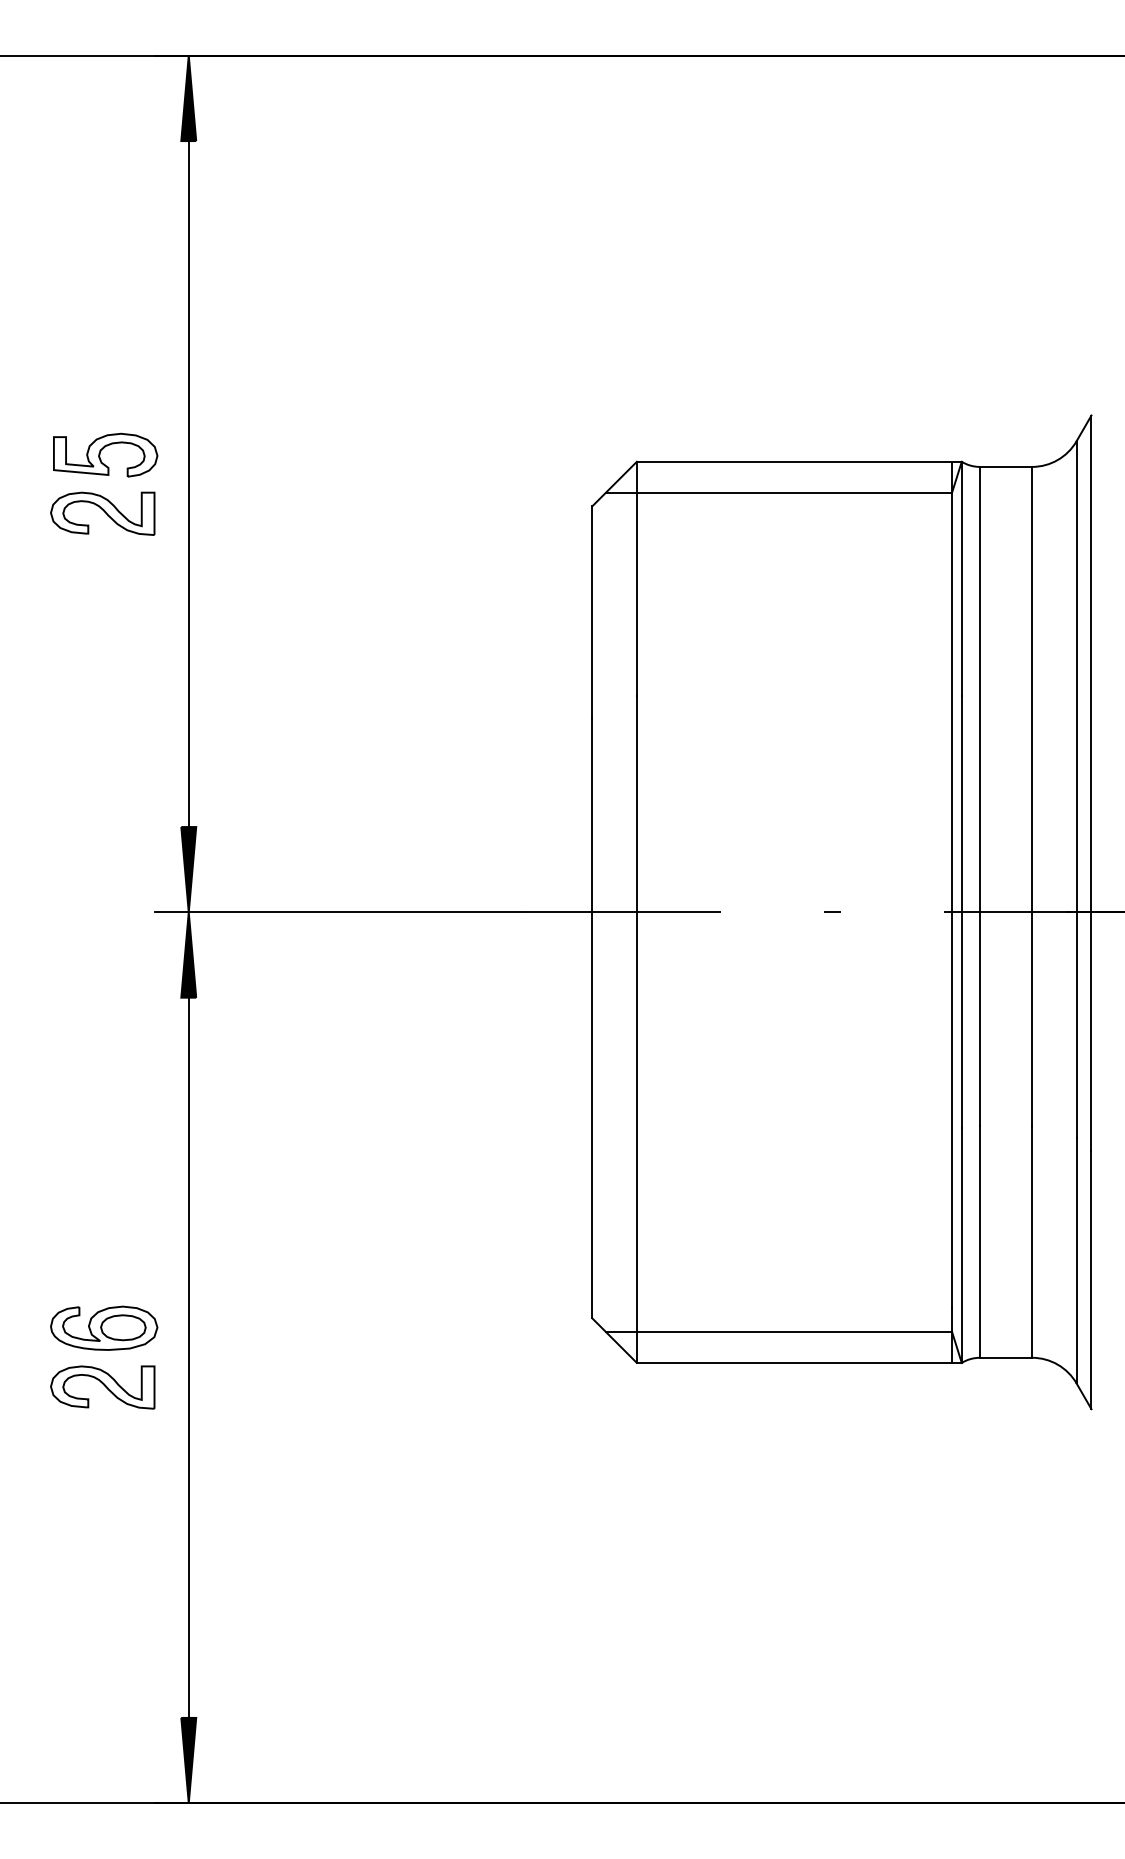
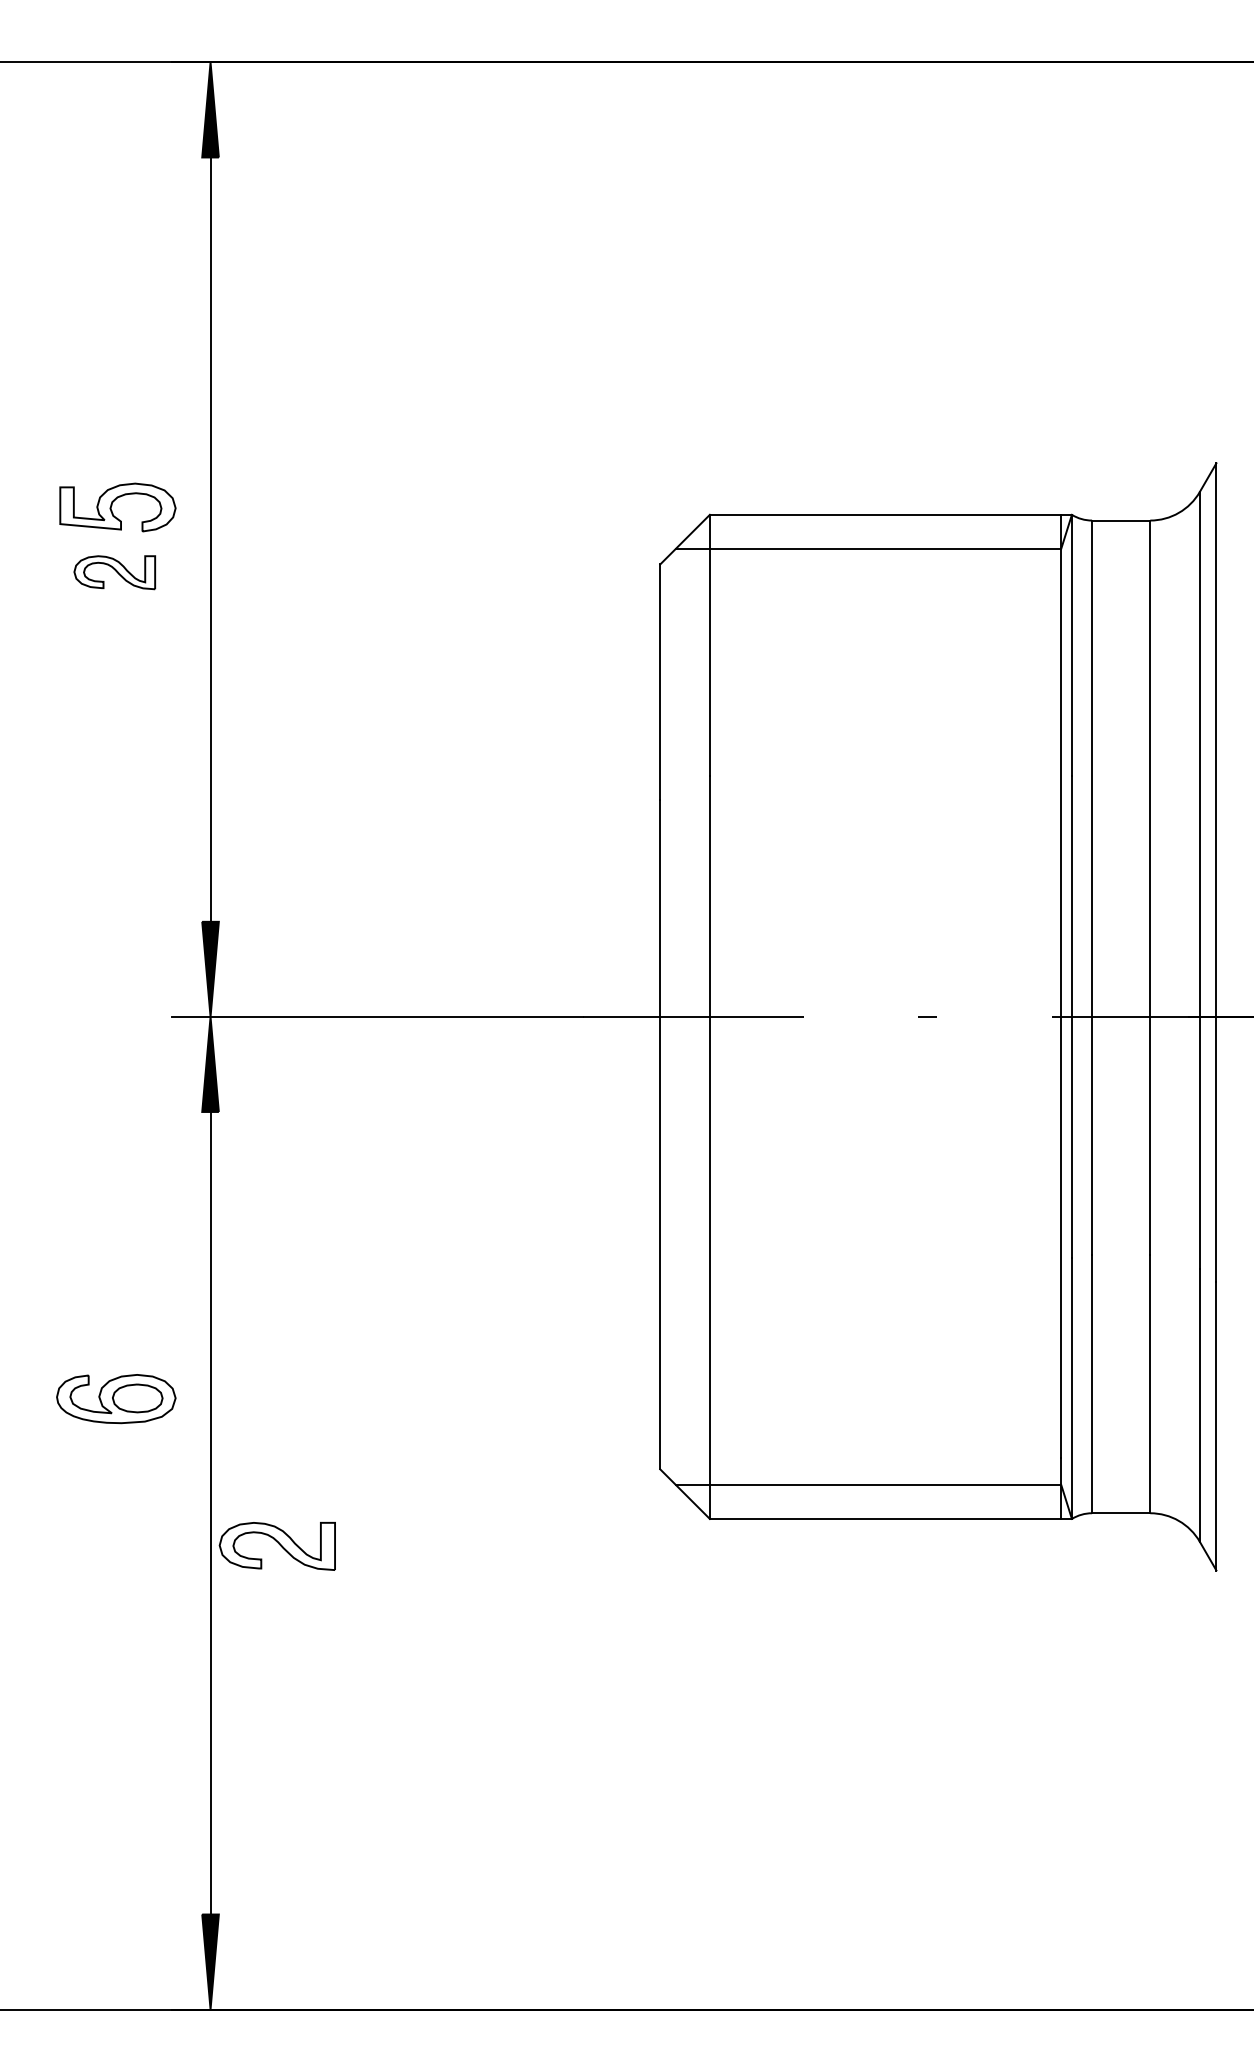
part: (102, 513) -> (114, 572), size x0.7
part: (104, 1327) -> (116, 1398), moved
part: (102, 1387) -> (277, 1546), moved

